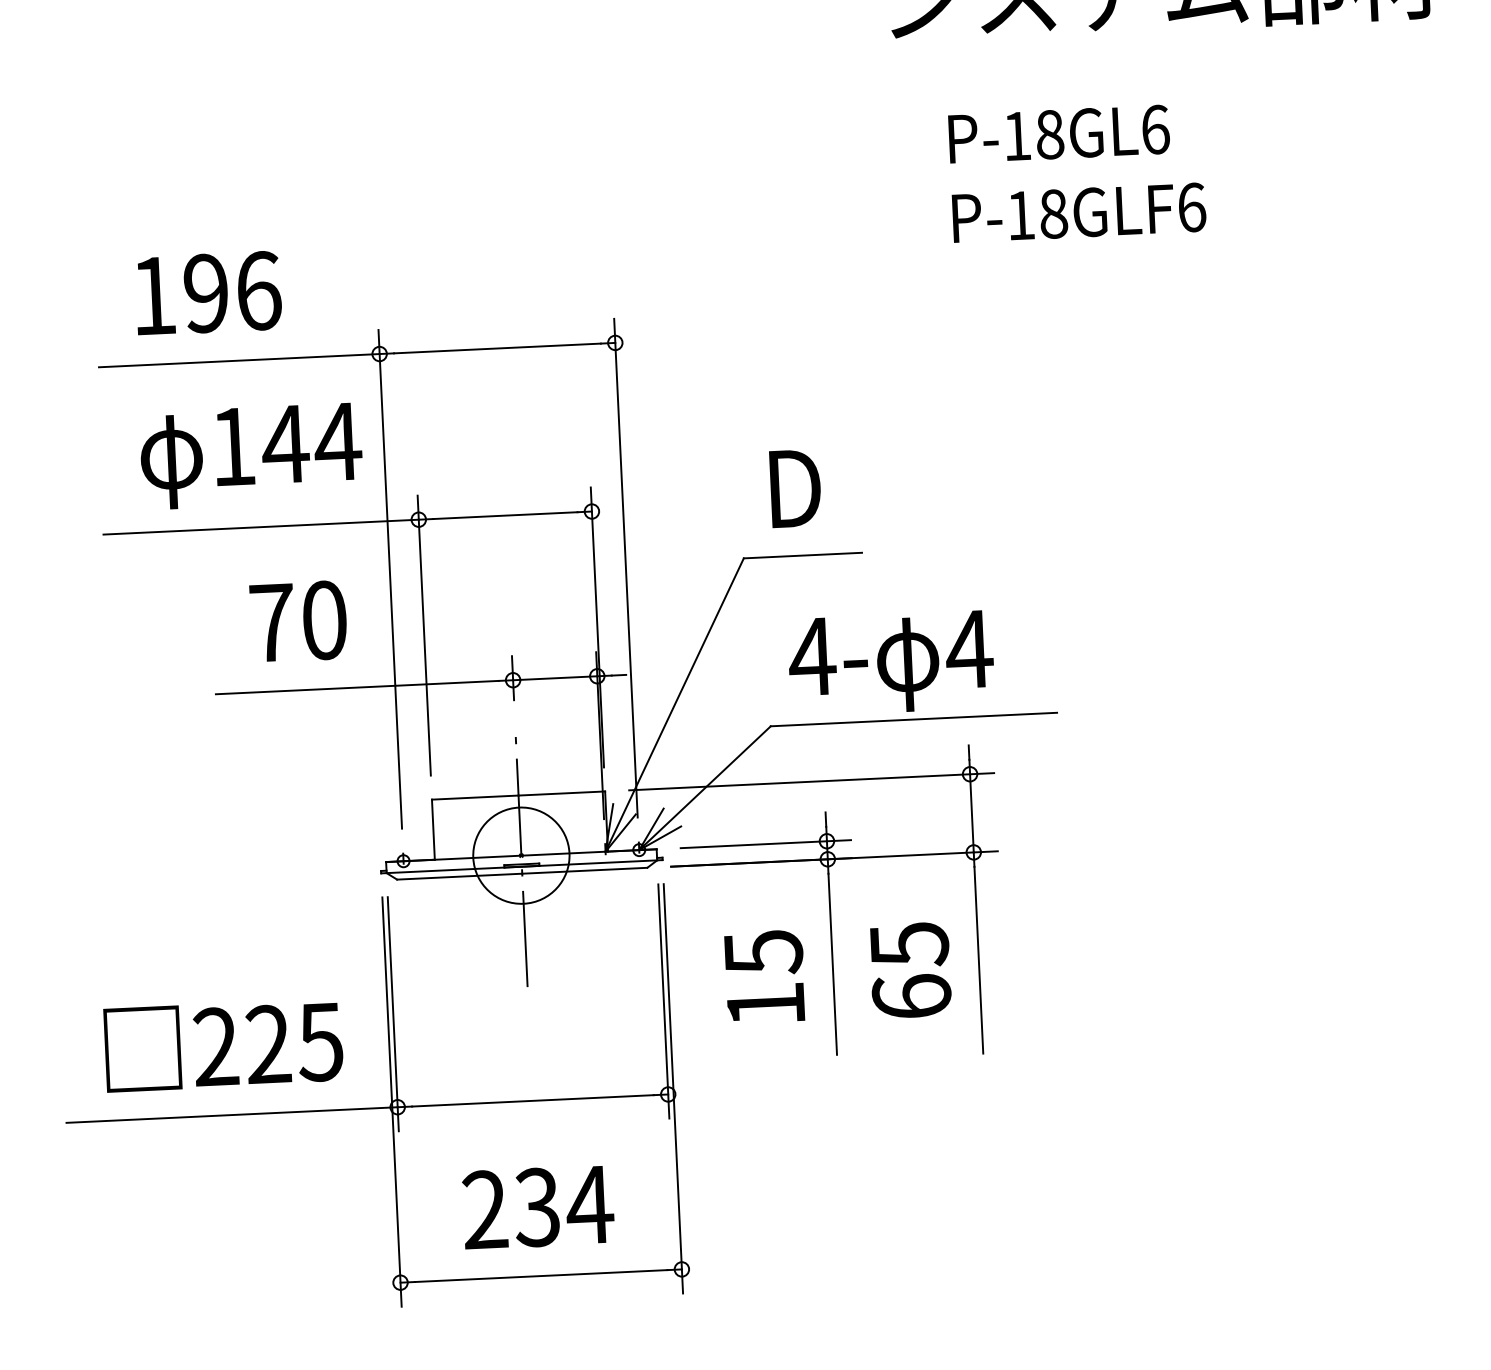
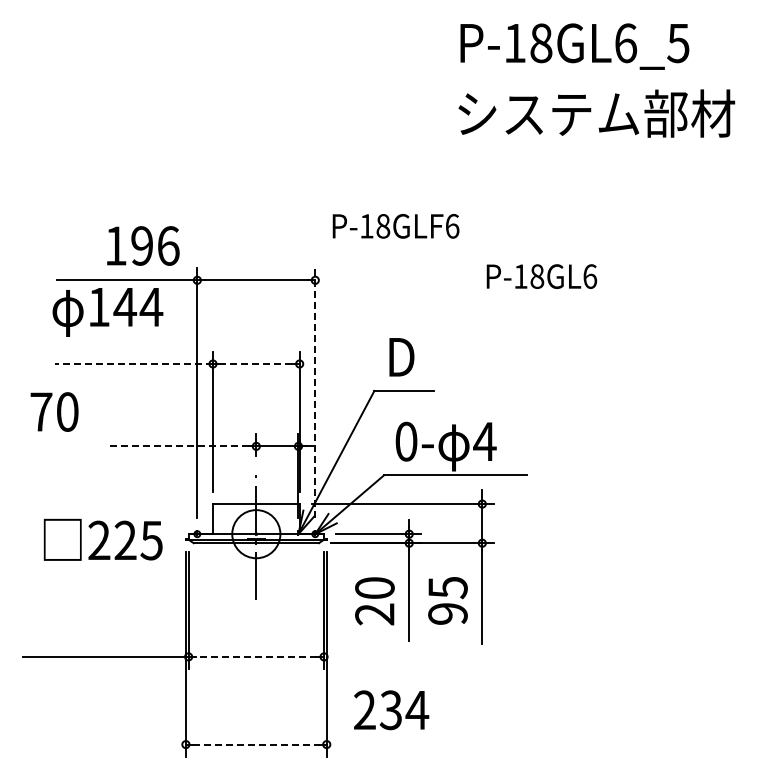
text: (1058, 134) -> (541, 276), moved
text: (1078, 213) -> (395, 226), moved
text: (208, 292) -> (143, 245), moved
text: (250, 456) -> (107, 312), moved
line: (503, 514) -> (255, 363), solid -> dashed
line: (261, 526) -> (134, 363), solid -> dashed
line: (626, 569) -> (315, 393), solid -> dashed
text: (298, 620) -> (54, 411), moved
text: (812, 656) -> (406, 441), 4- -> 0-
line: (357, 687) -> (178, 446), solid -> dashed
text: (763, 979) -> (374, 601), 15 -> 20
text: (910, 996) -> (447, 613), 65 -> 95
text: (222, 1044) -> (102, 539), moved
line: (531, 1100) -> (255, 656), solid -> dashed
text: (538, 1207) -> (391, 710), moved
line: (541, 1275) -> (256, 744), solid -> dashed

